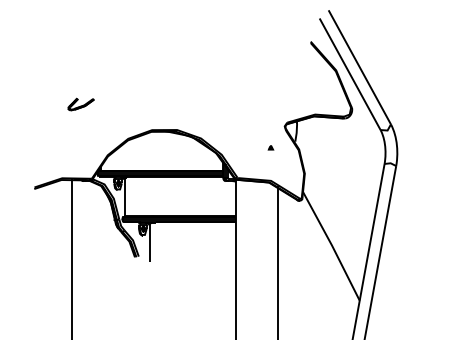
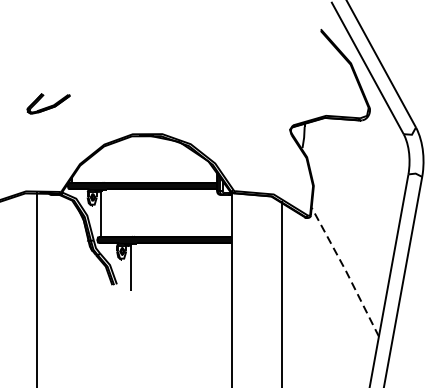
part: (80, 104) -> (47, 103), size x1.4
part: (270, 147) -> (273, 154), removed
line: (331, 245) -> (345, 271), solid -> dashed

